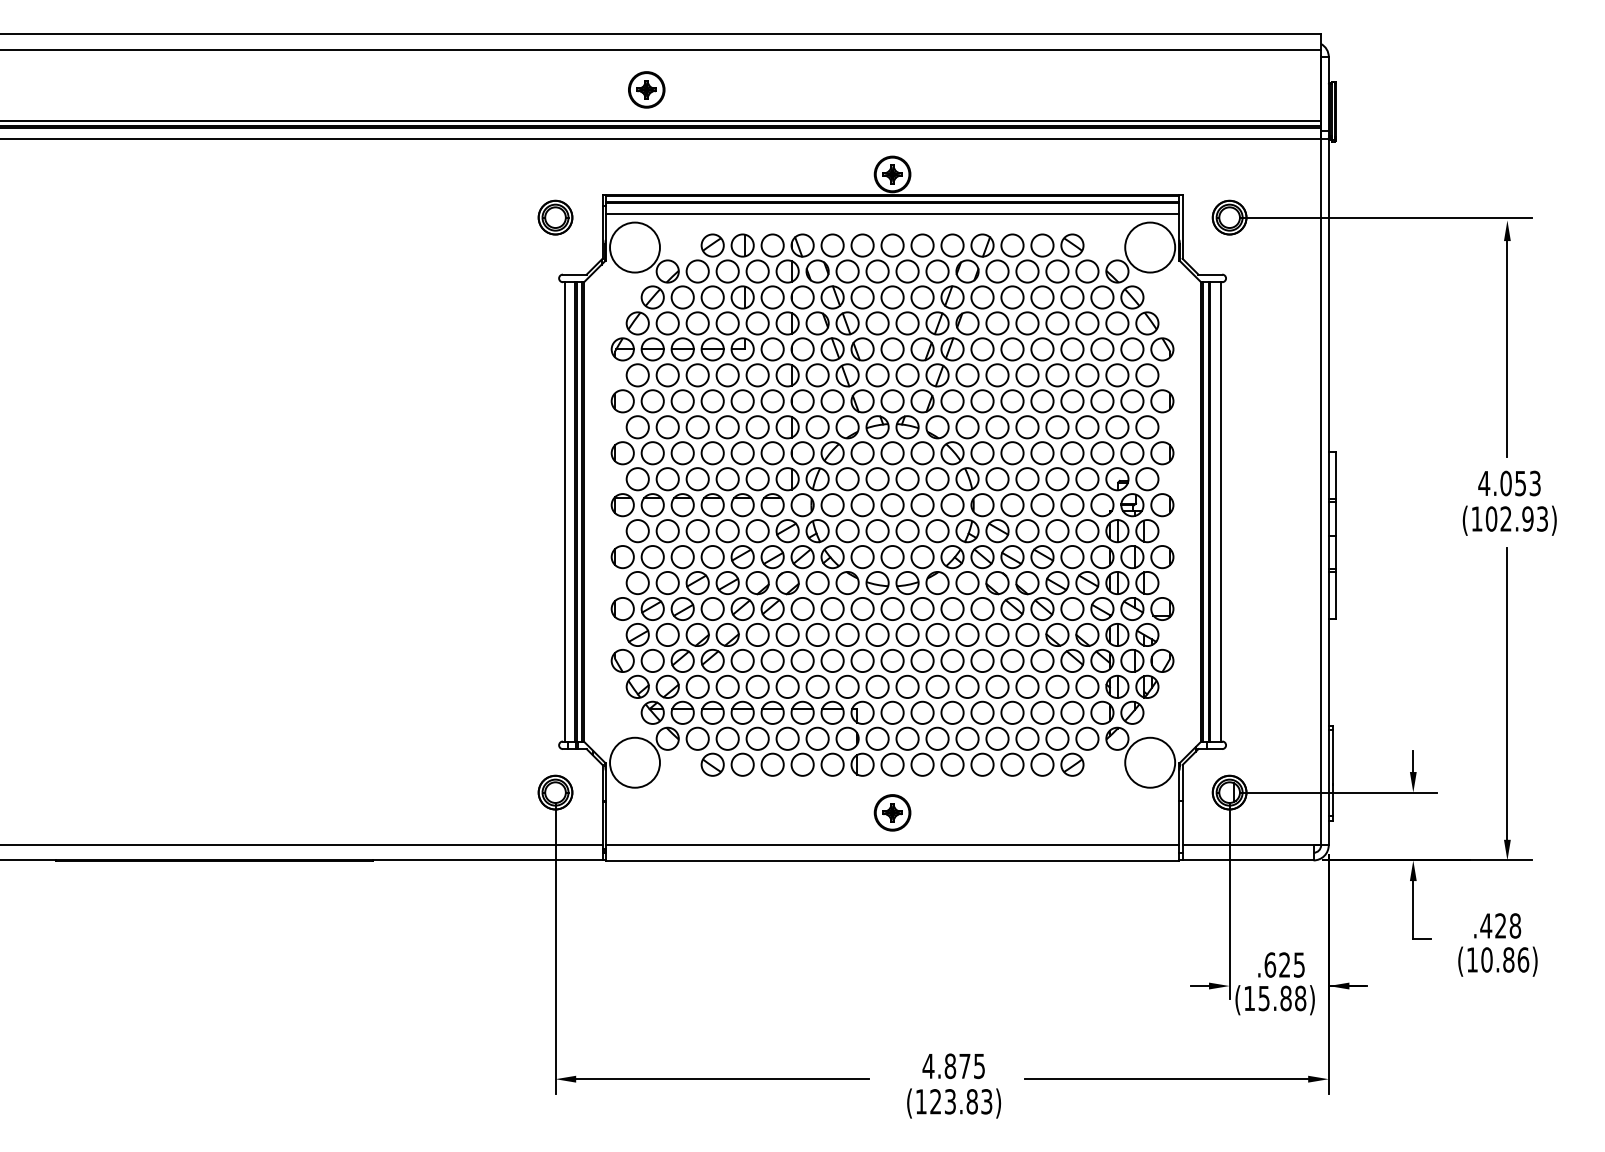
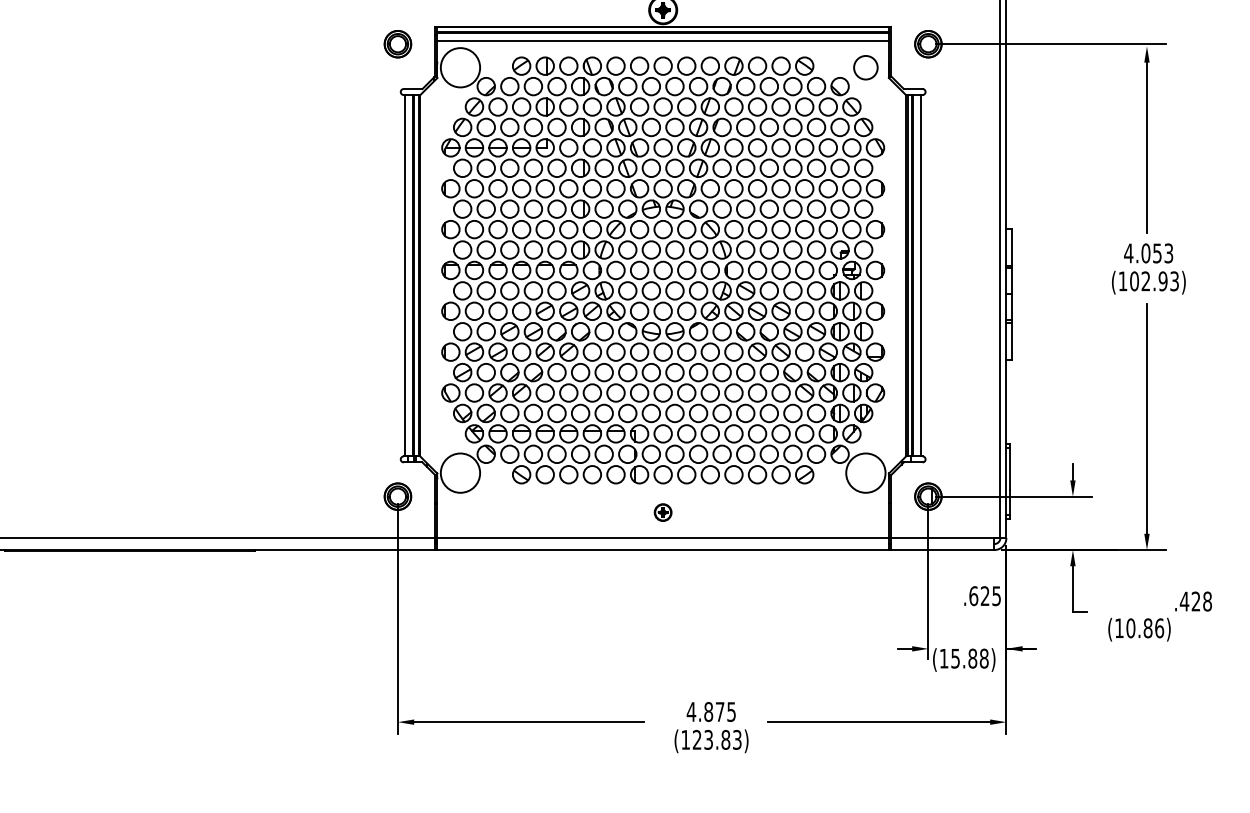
circle: (1150, 247) -> (866, 67), size x0.6
part: (892, 812) -> (663, 512), size x0.6
text: (1497, 925) -> (1193, 601), moved
text: (1281, 964) -> (982, 595), moved

